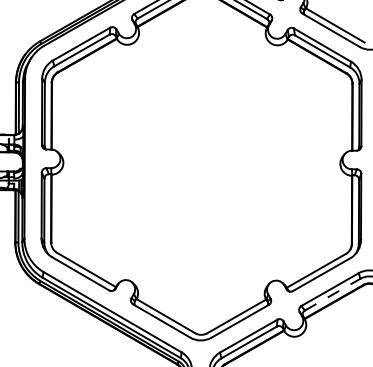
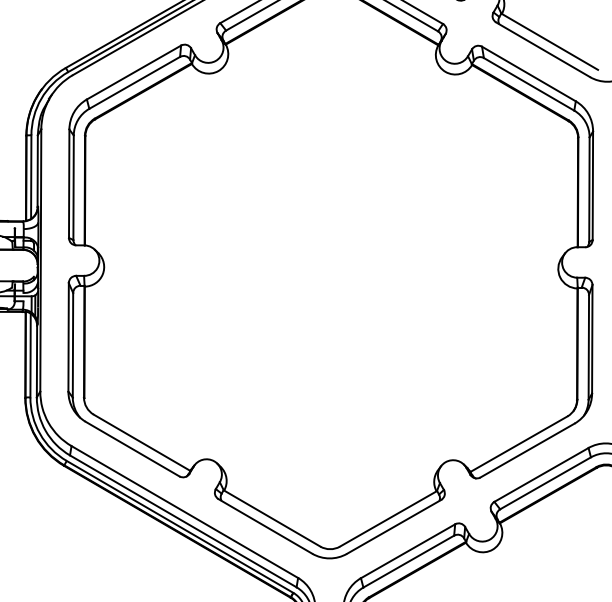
line: (332, 294) -> (545, 482), dashed -> solid

